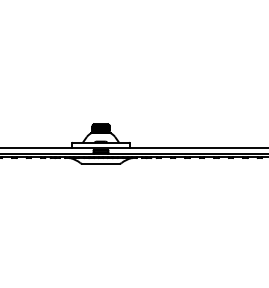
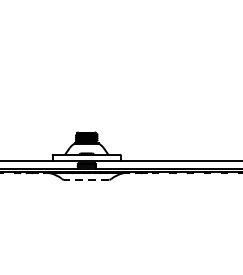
line: (100, 163) -> (86, 179), solid -> dashed

